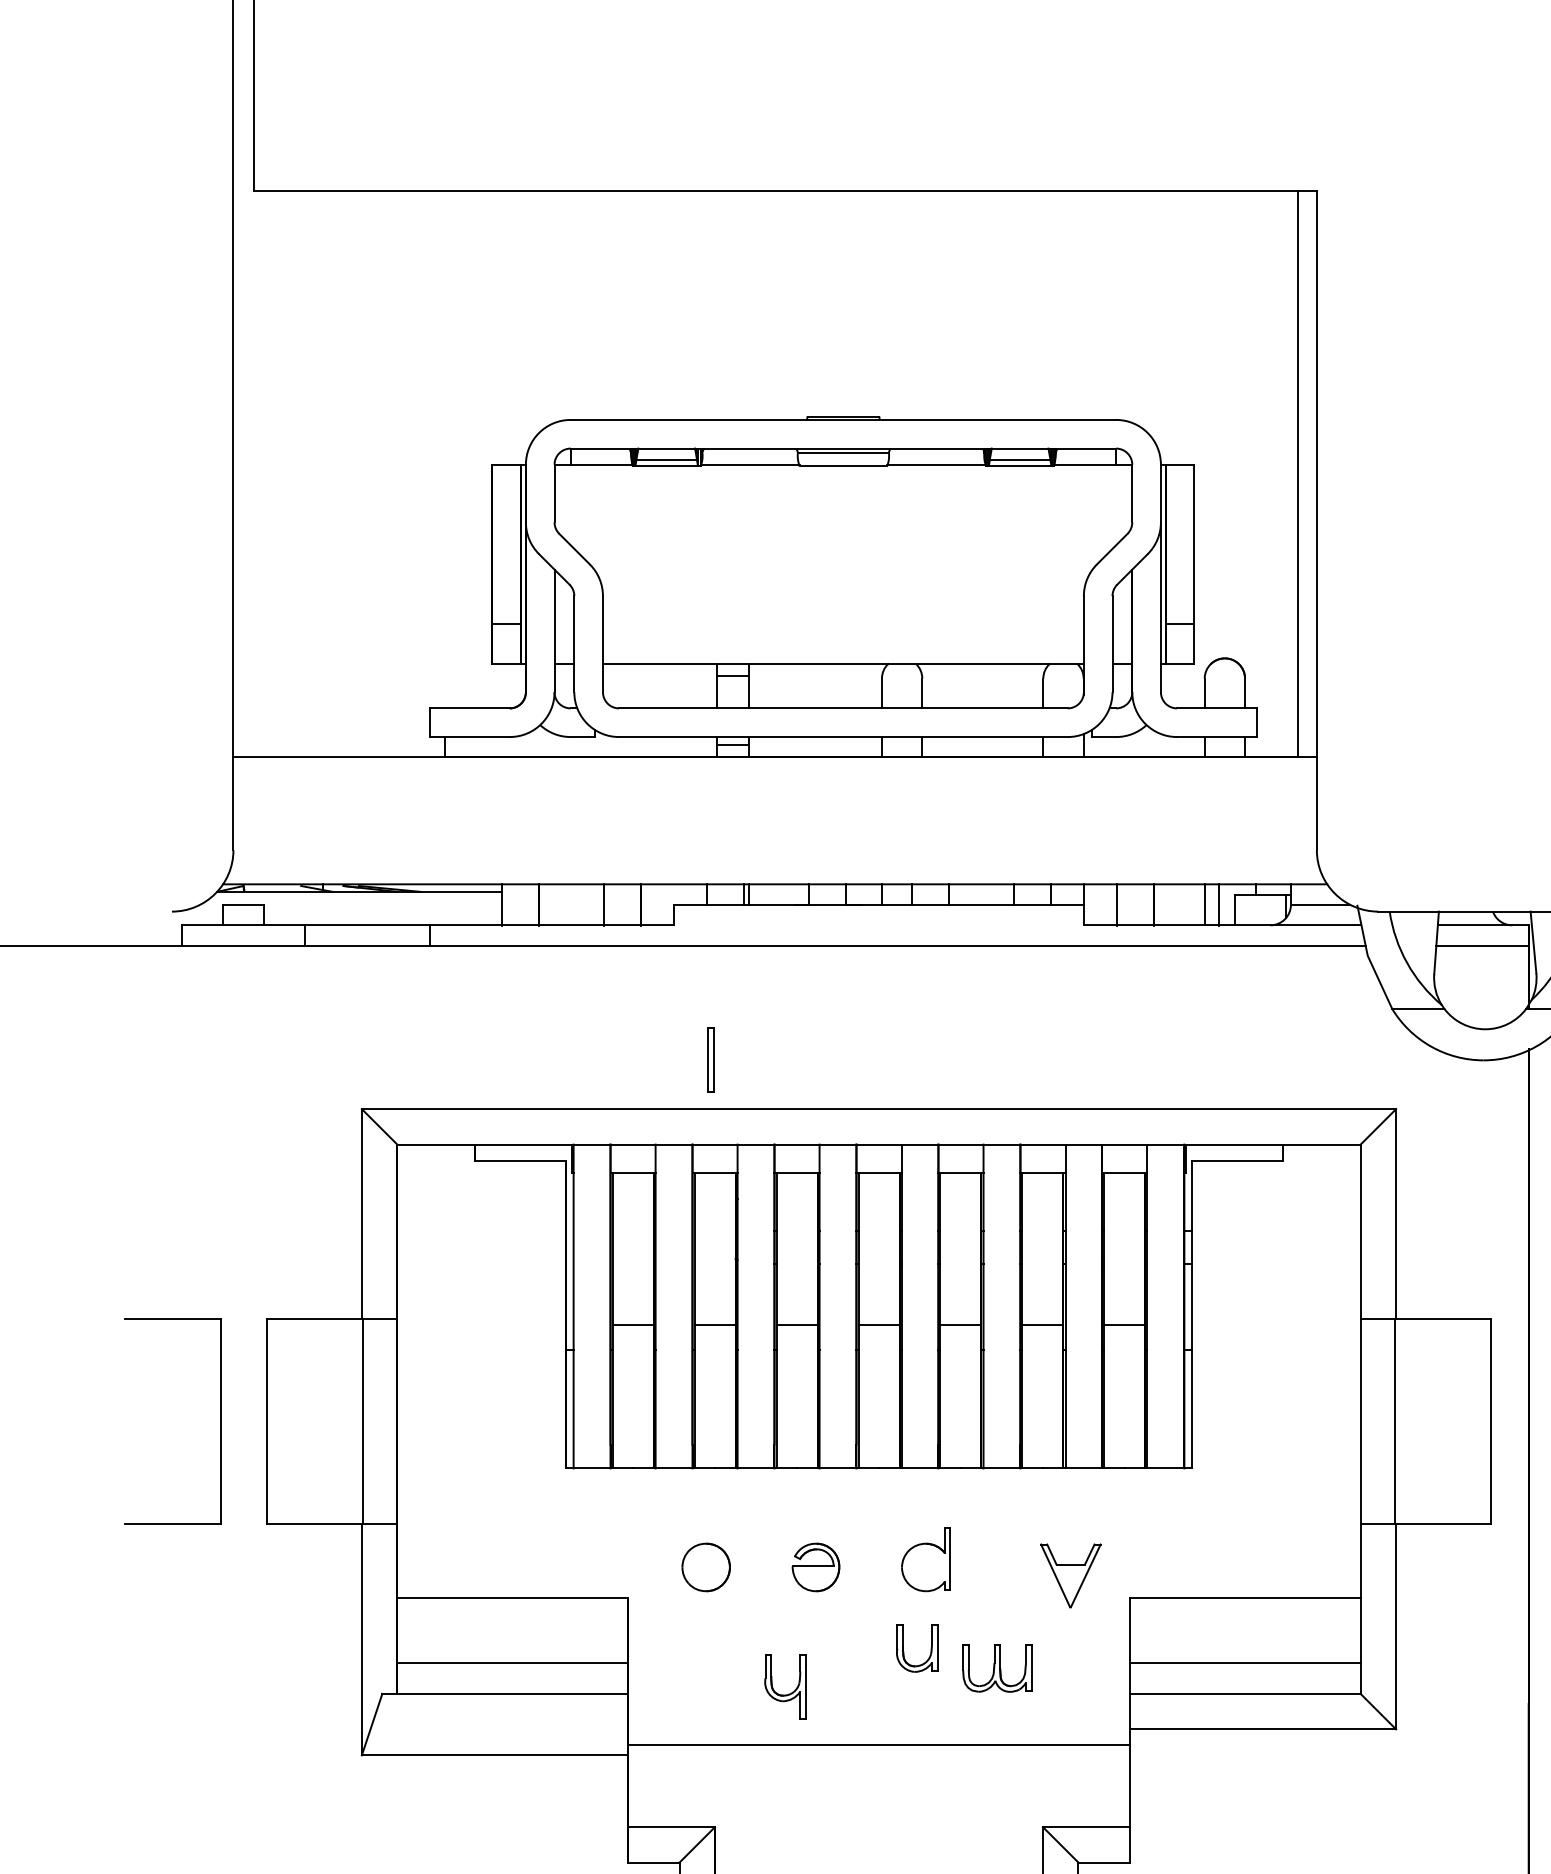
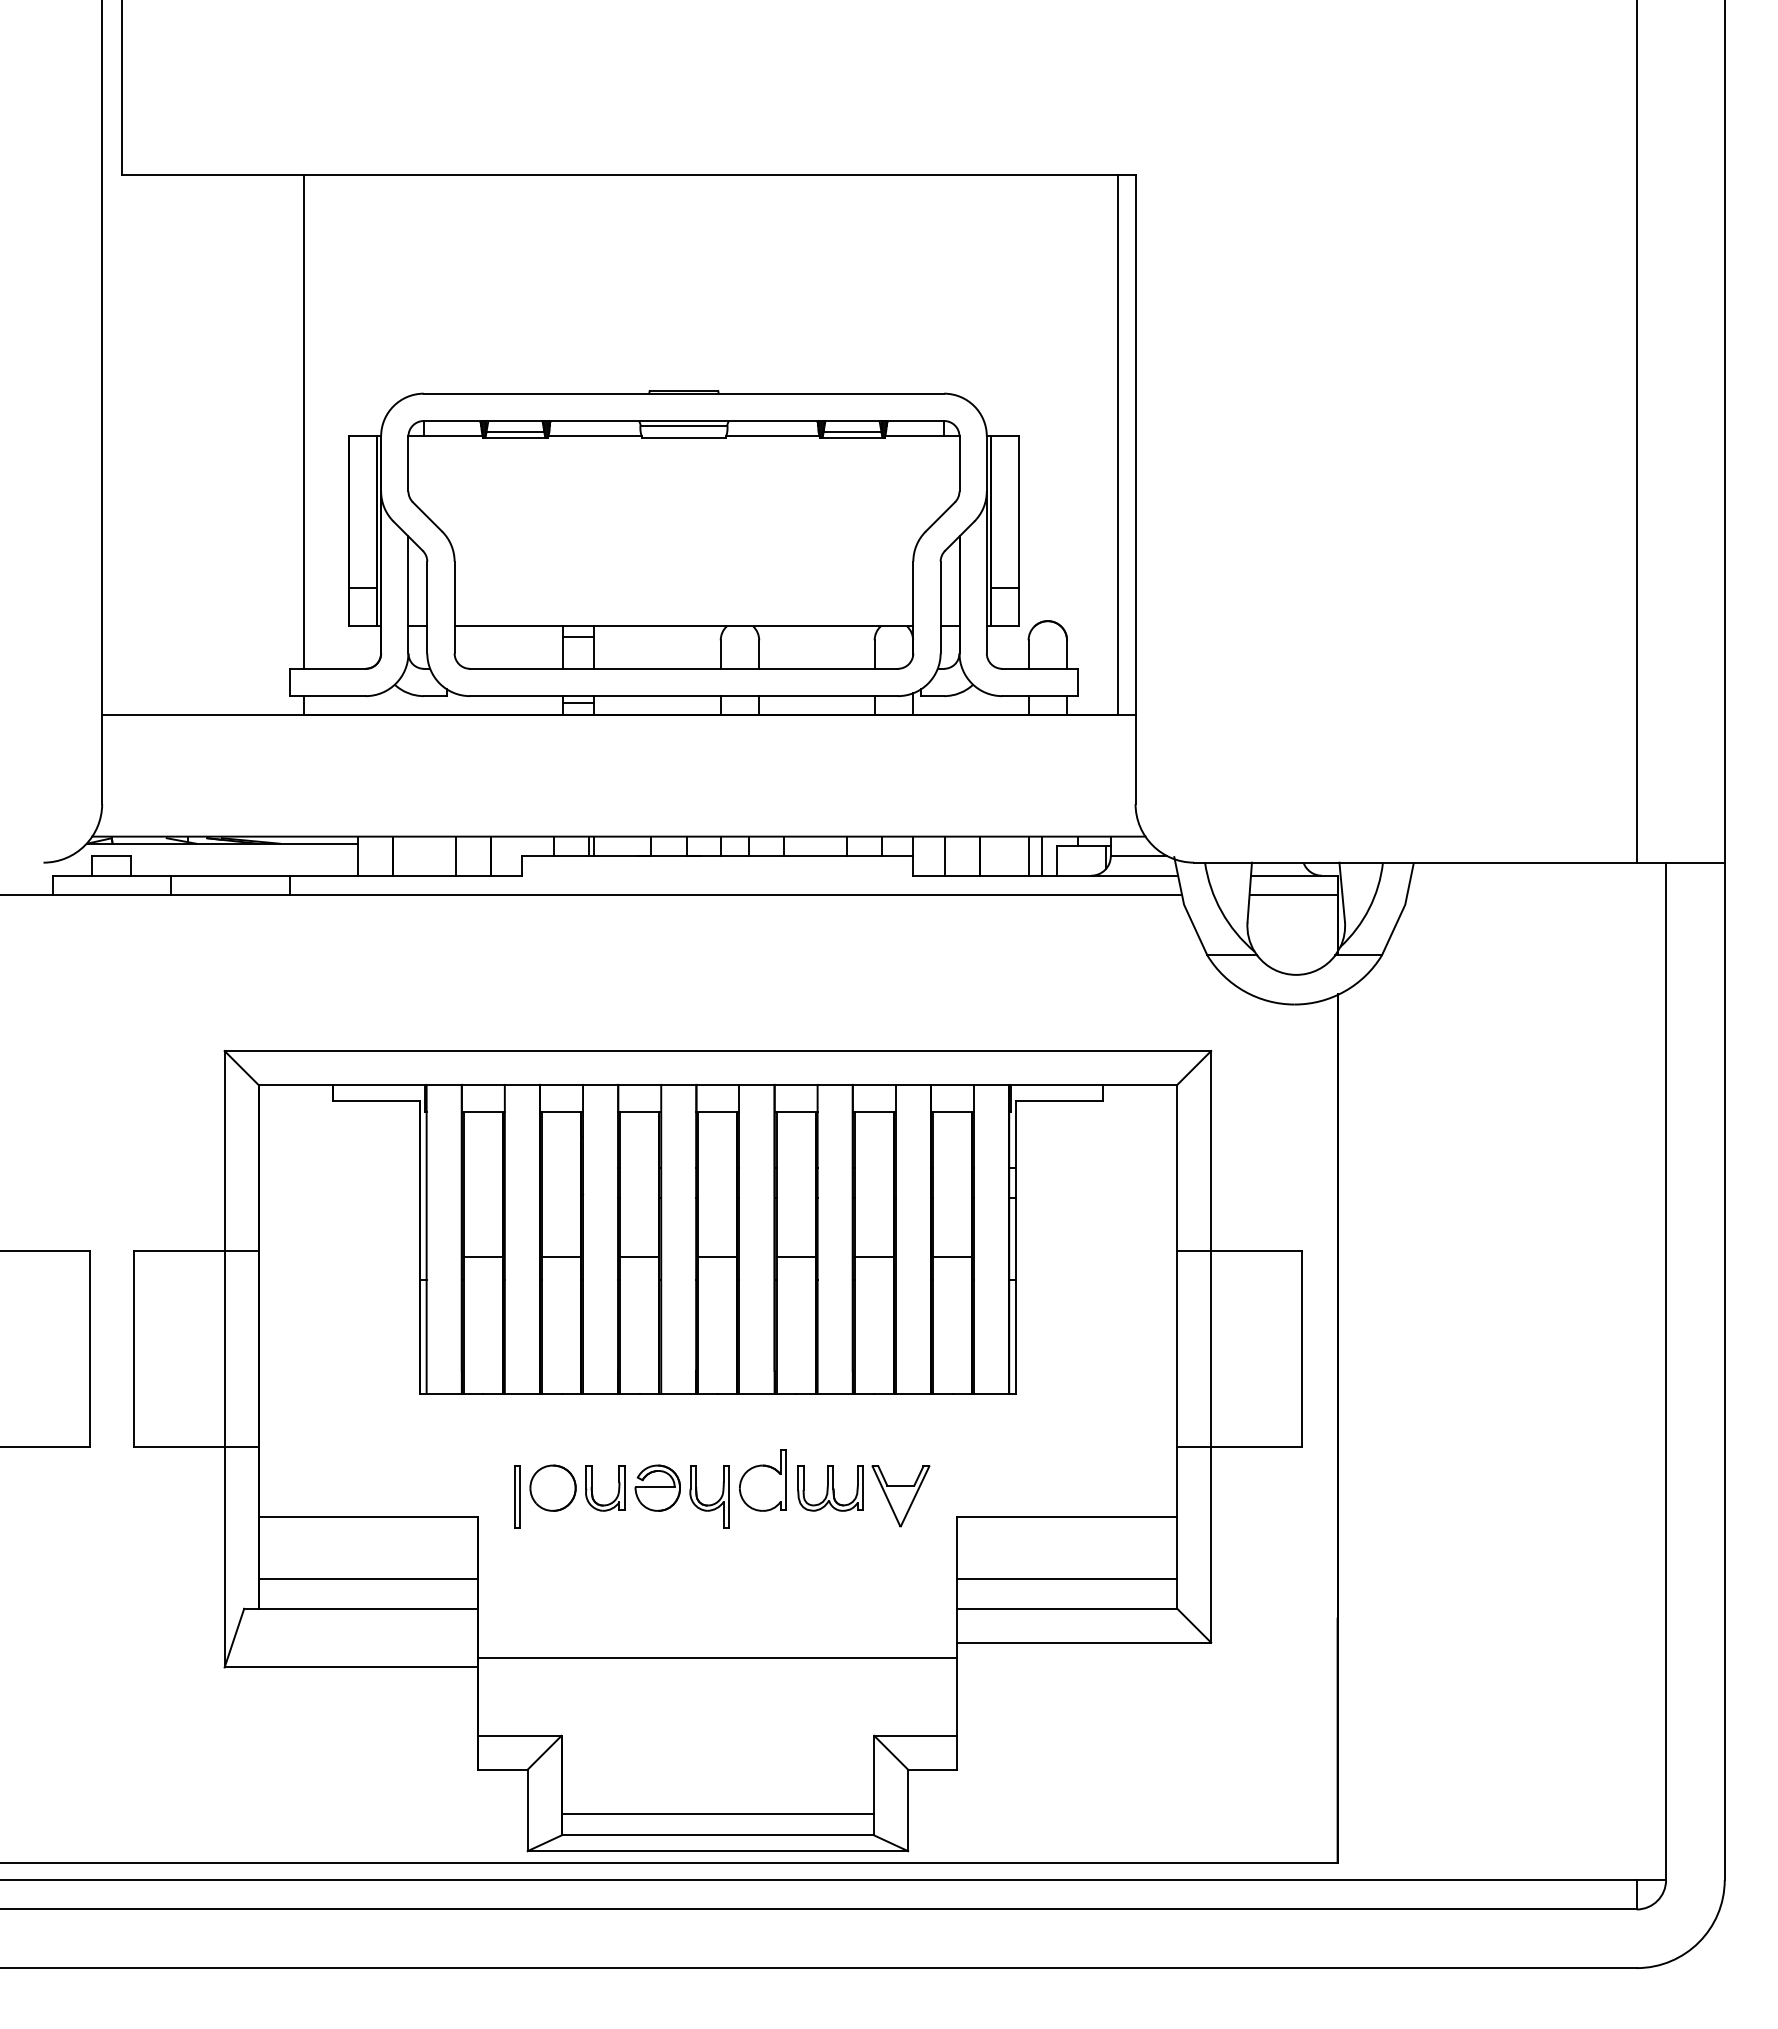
line: (445, 449) -> (304, 421), added
part: (710, 1059) -> (517, 1496), moved
part: (929, 1652) -> (617, 1492), moved
part: (997, 1668) -> (830, 1488), moved
part: (788, 1693) -> (712, 1503), moved

